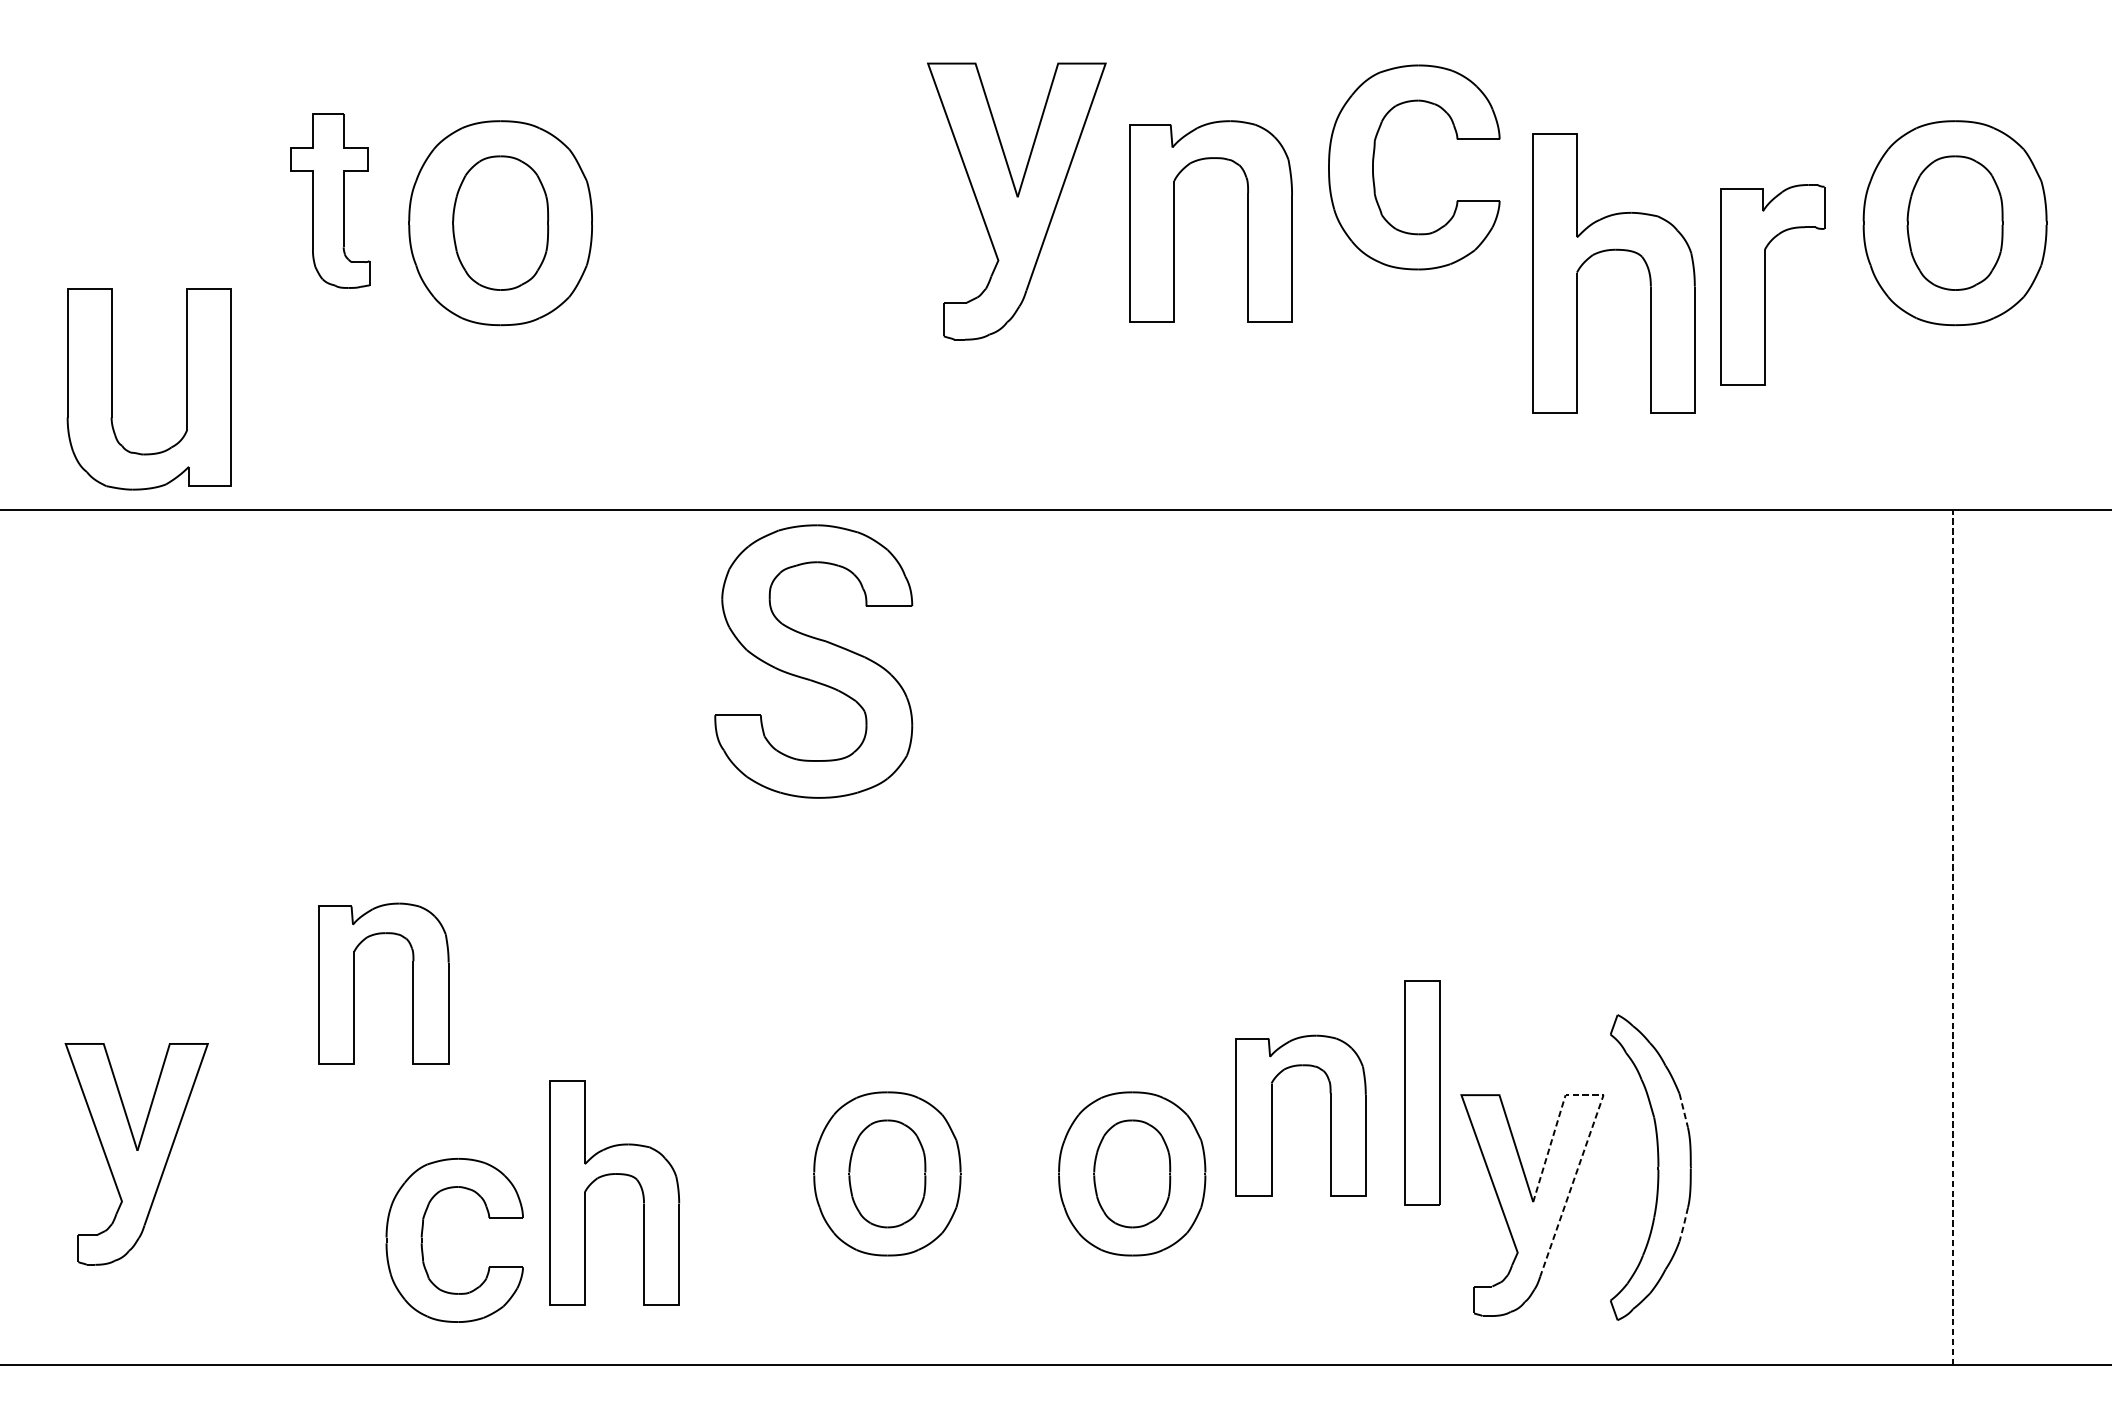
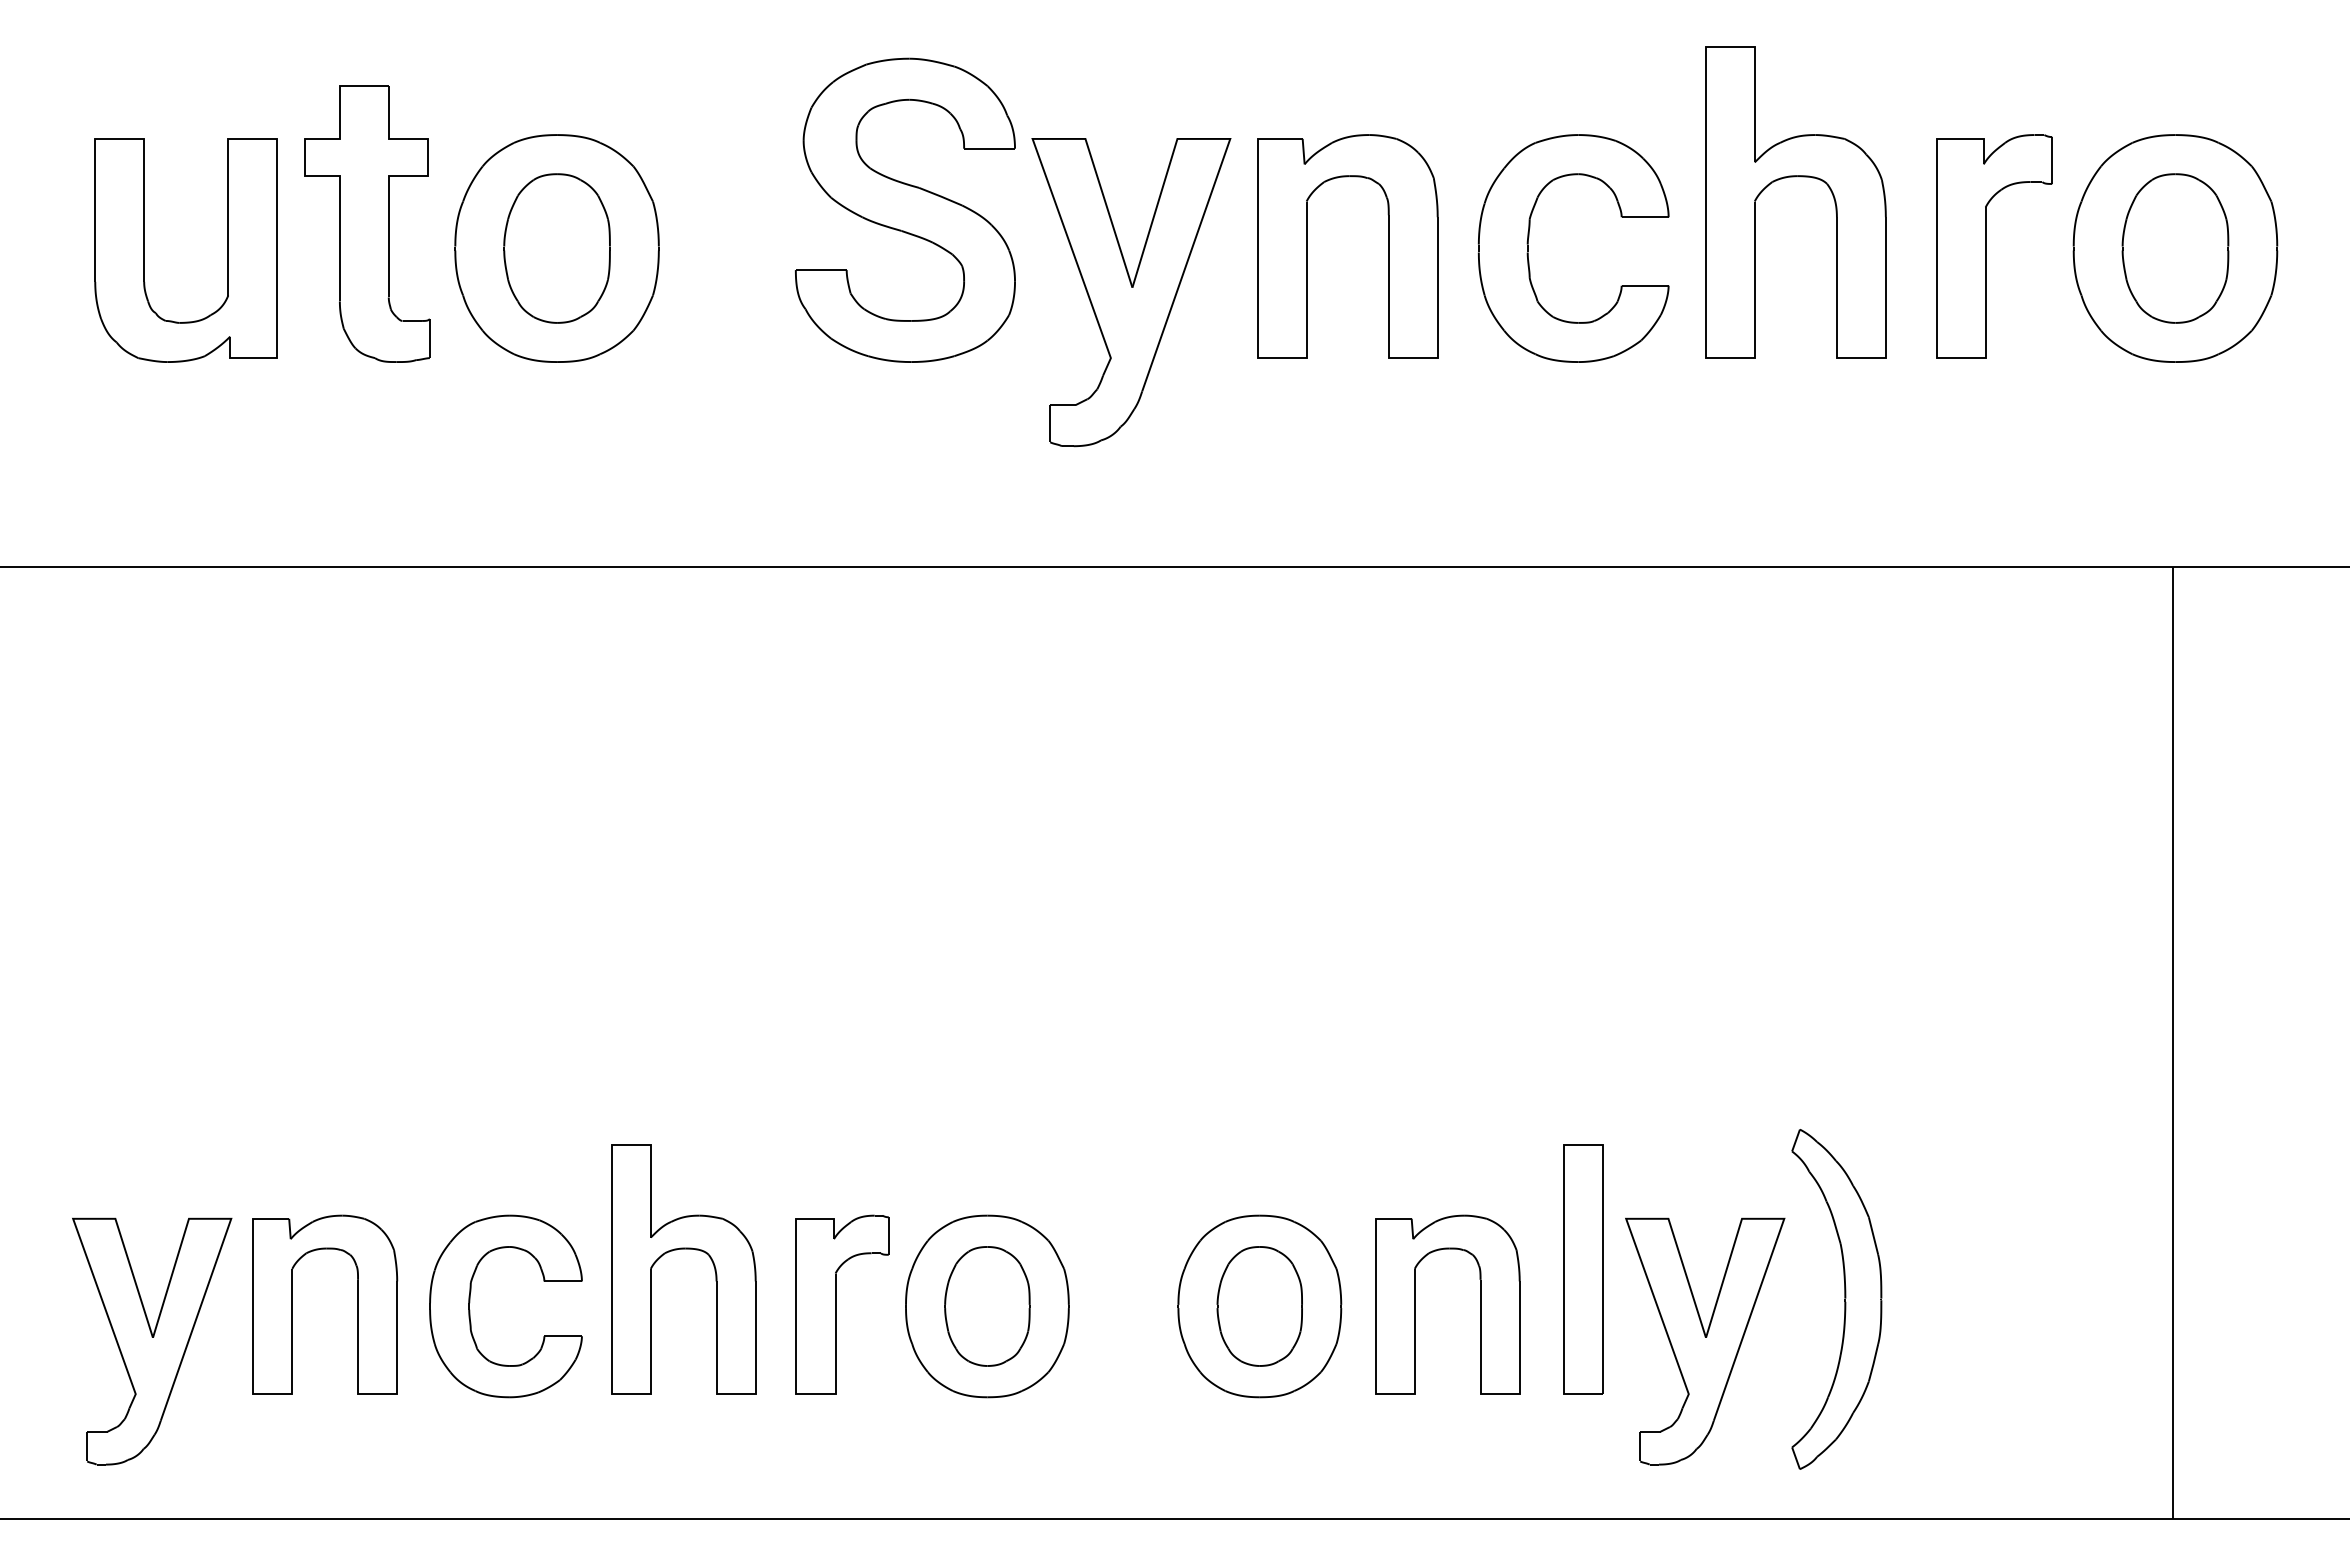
part: (1373, 167) -> (1528, 248), moved
part: (330, 200) -> (367, 223), size x1.43
part: (1016, 201) -> (1131, 292), moved
part: (1613, 251) -> (1795, 177), moved
part: (1765, 285) -> (1986, 246), moved
part: (111, 389) -> (144, 250), moved
part: (813, 660) -> (905, 209), moved
line: (1952, 937) -> (2172, 1043), dashed -> solid
part: (412, 983) -> (357, 1304), moved
part: (1423, 1093) -> (1583, 1269), moved
line: (1683, 1111) -> (1873, 1236), dashed -> solid
line: (1597, 1113) -> (1777, 1239), dashed -> solid
part: (1272, 1115) -> (1415, 1304), moved
part: (137, 1154) -> (152, 1341), moved
part: (757, 1172) -> (842, 1304), added
part: (614, 1174) -> (683, 1249), moved
line: (1683, 1226) -> (1873, 1364), dashed -> solid
part: (422, 1236) -> (470, 1302), moved

